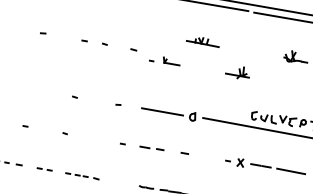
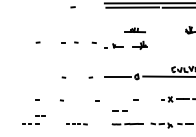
part: (236, 70) -> (139, 44), moved
line: (150, 146) -> (118, 110), moved
part: (45, 168) -> (40, 115), moved

